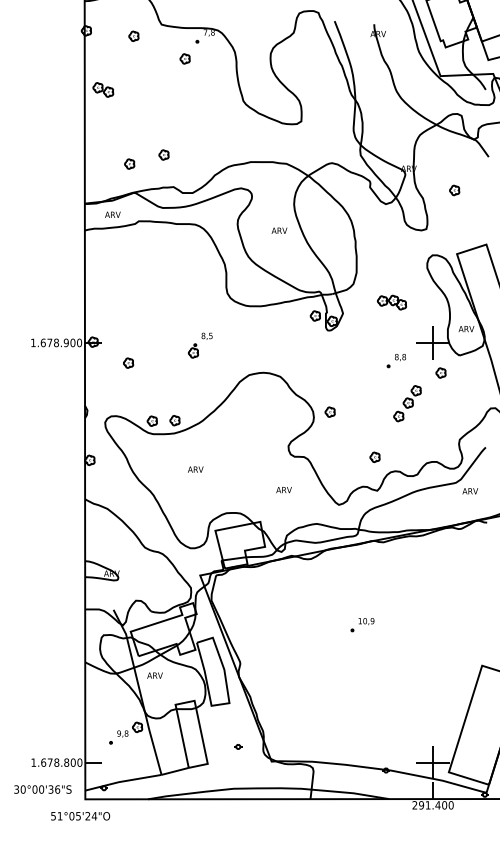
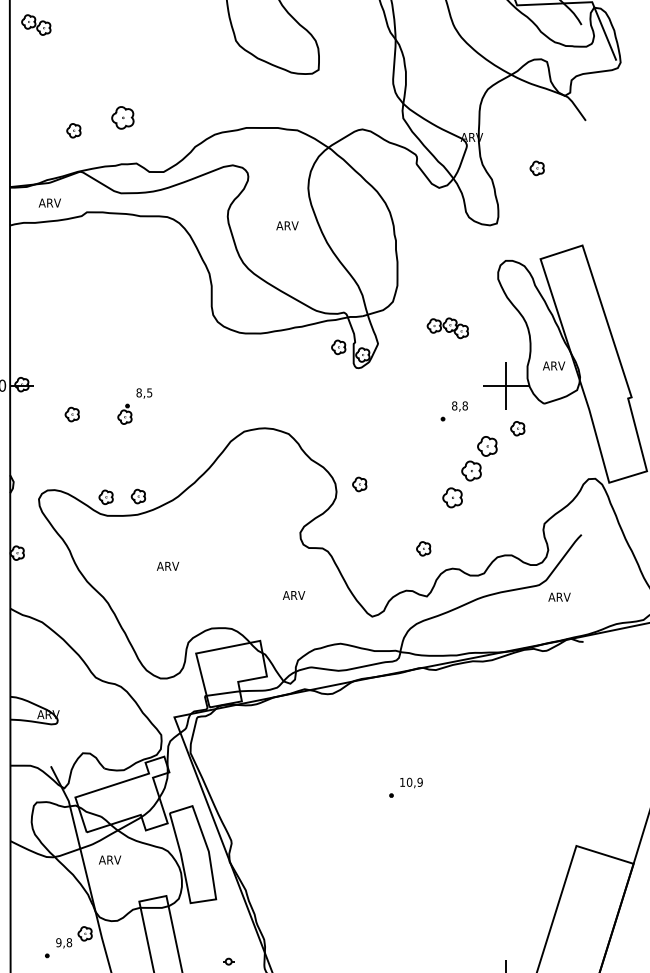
part: (163, 154) -> (122, 117), size x1.6
part: (200, 345) -> (134, 406), moved
part: (407, 403) -> (469, 472), size x1.4

